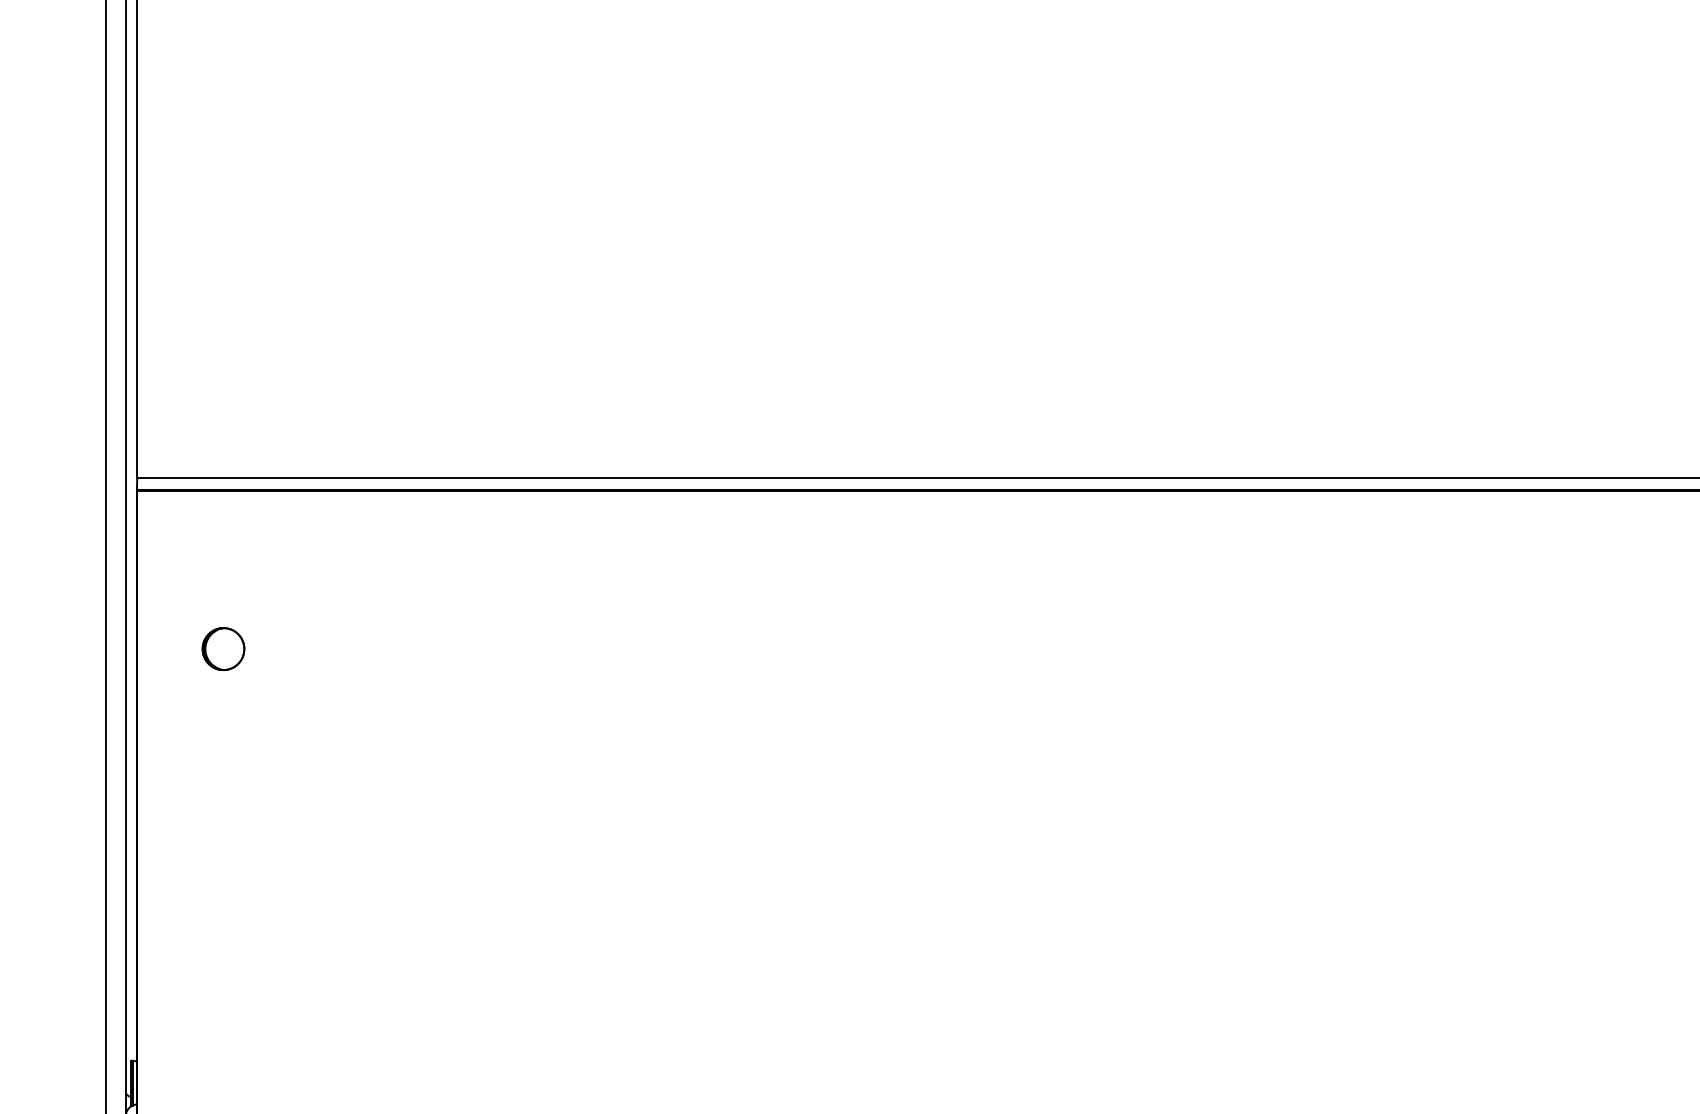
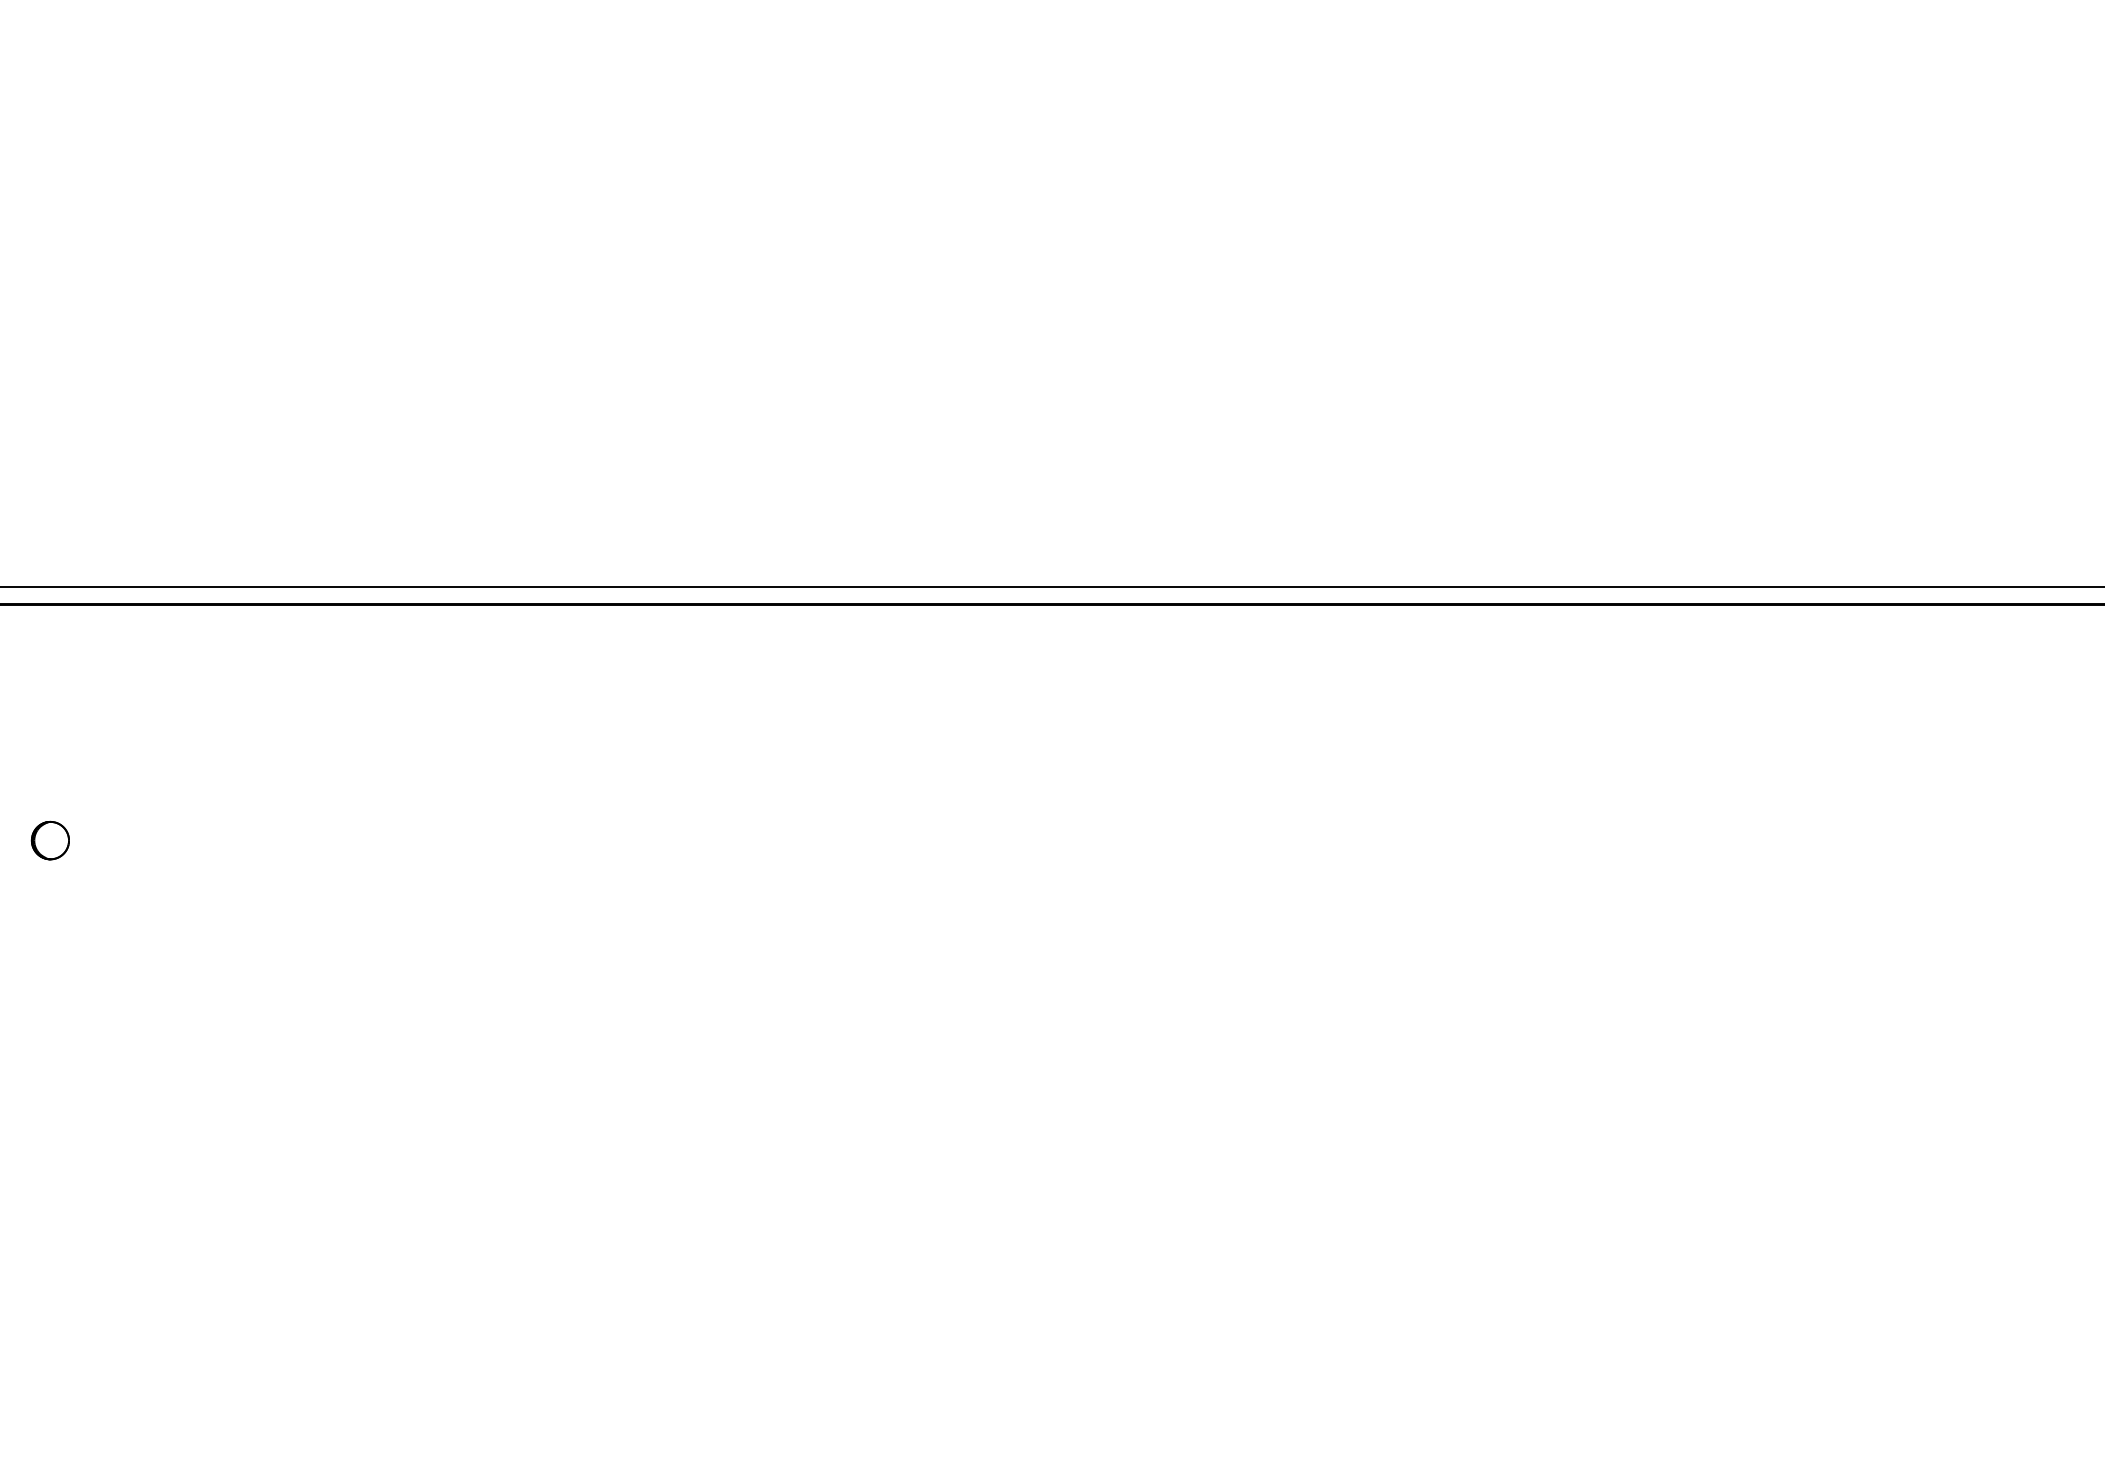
part: (223, 649) -> (50, 840), size x0.6

